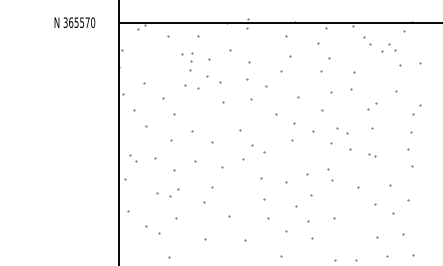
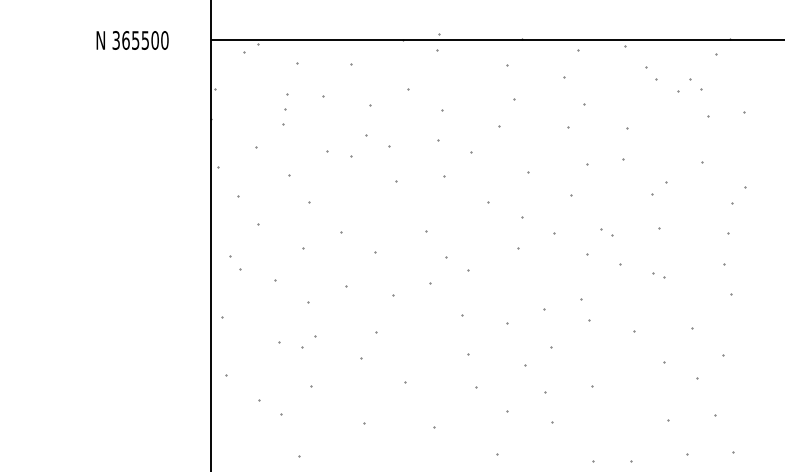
text: (87, 22) -> (154, 40), 365570 -> 365500
part: (191, 61) -> (286, 109), moved
part: (342, 130) -> (607, 231), size x0.62
part: (133, 158) -> (236, 263), moved

